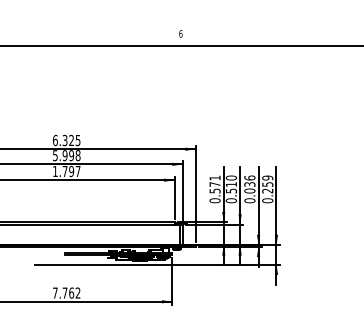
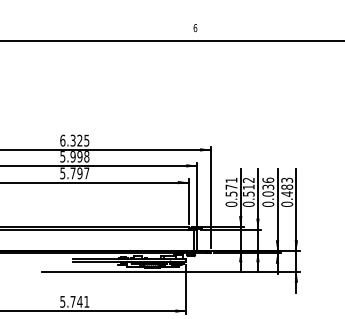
text: (55, 171) -> (62, 173), 1.797 -> 5.797
text: (231, 177) -> (248, 179), 0.510 -> 0.512
text: (267, 184) -> (286, 187), 0.259 -> 0.483
text: (66, 292) -> (74, 301), 7.762 -> 5.741

